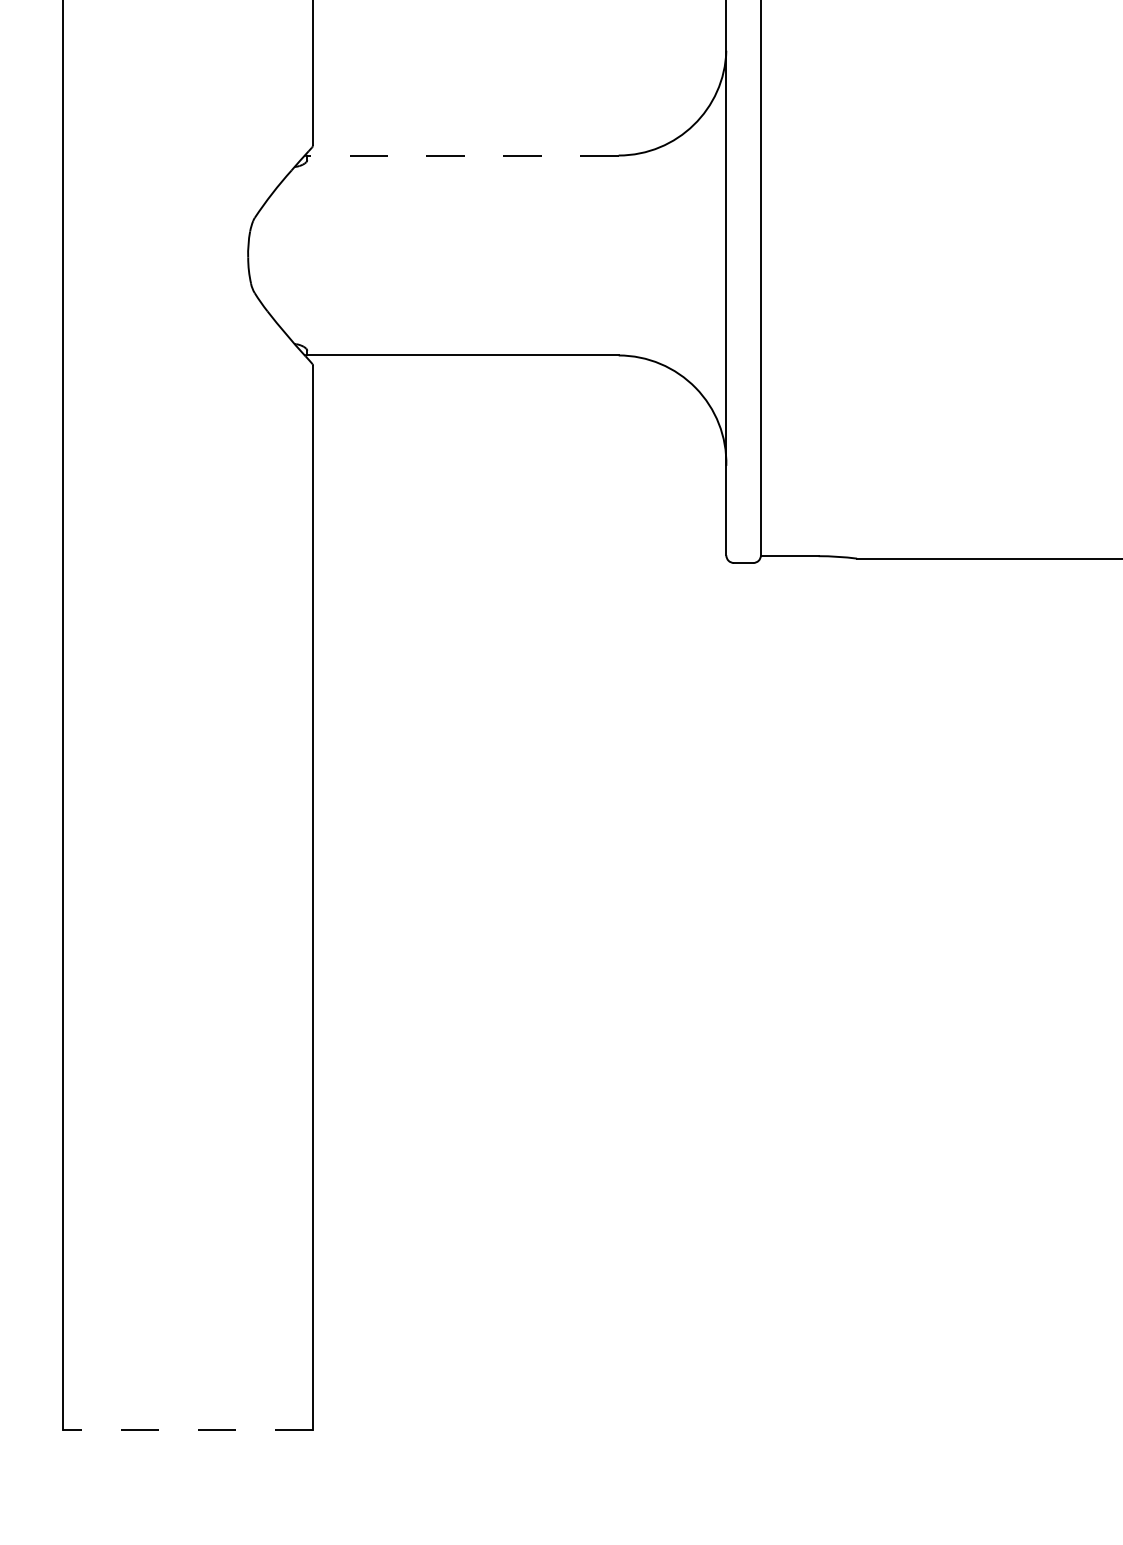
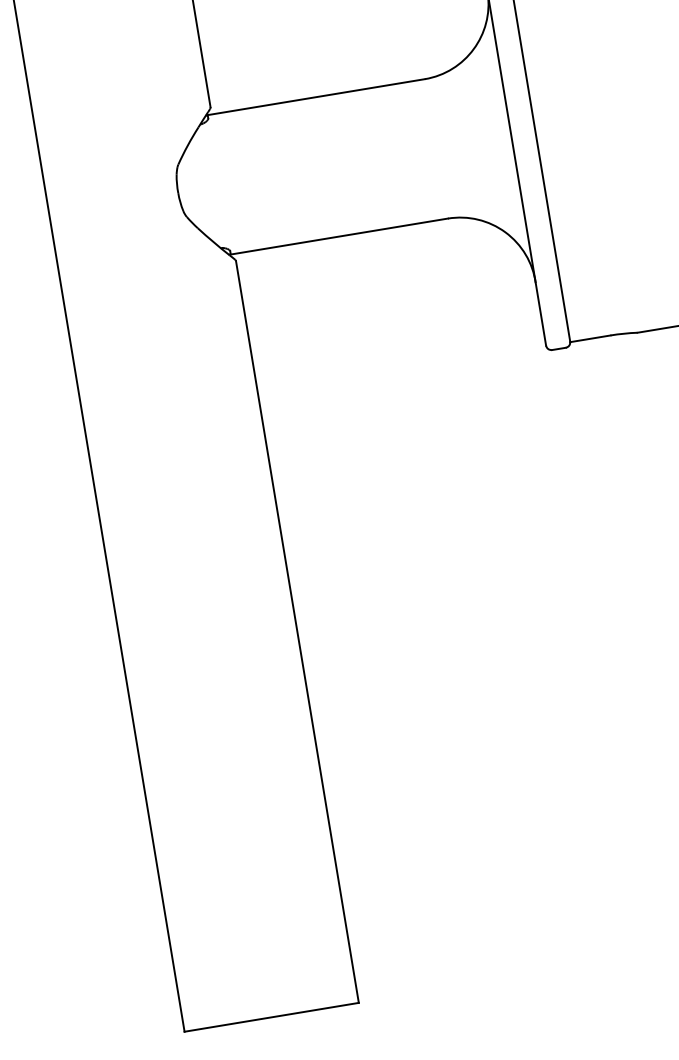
line: (463, 155) -> (316, 97), dashed -> solid
line: (188, 1429) -> (271, 1017), dashed -> solid

